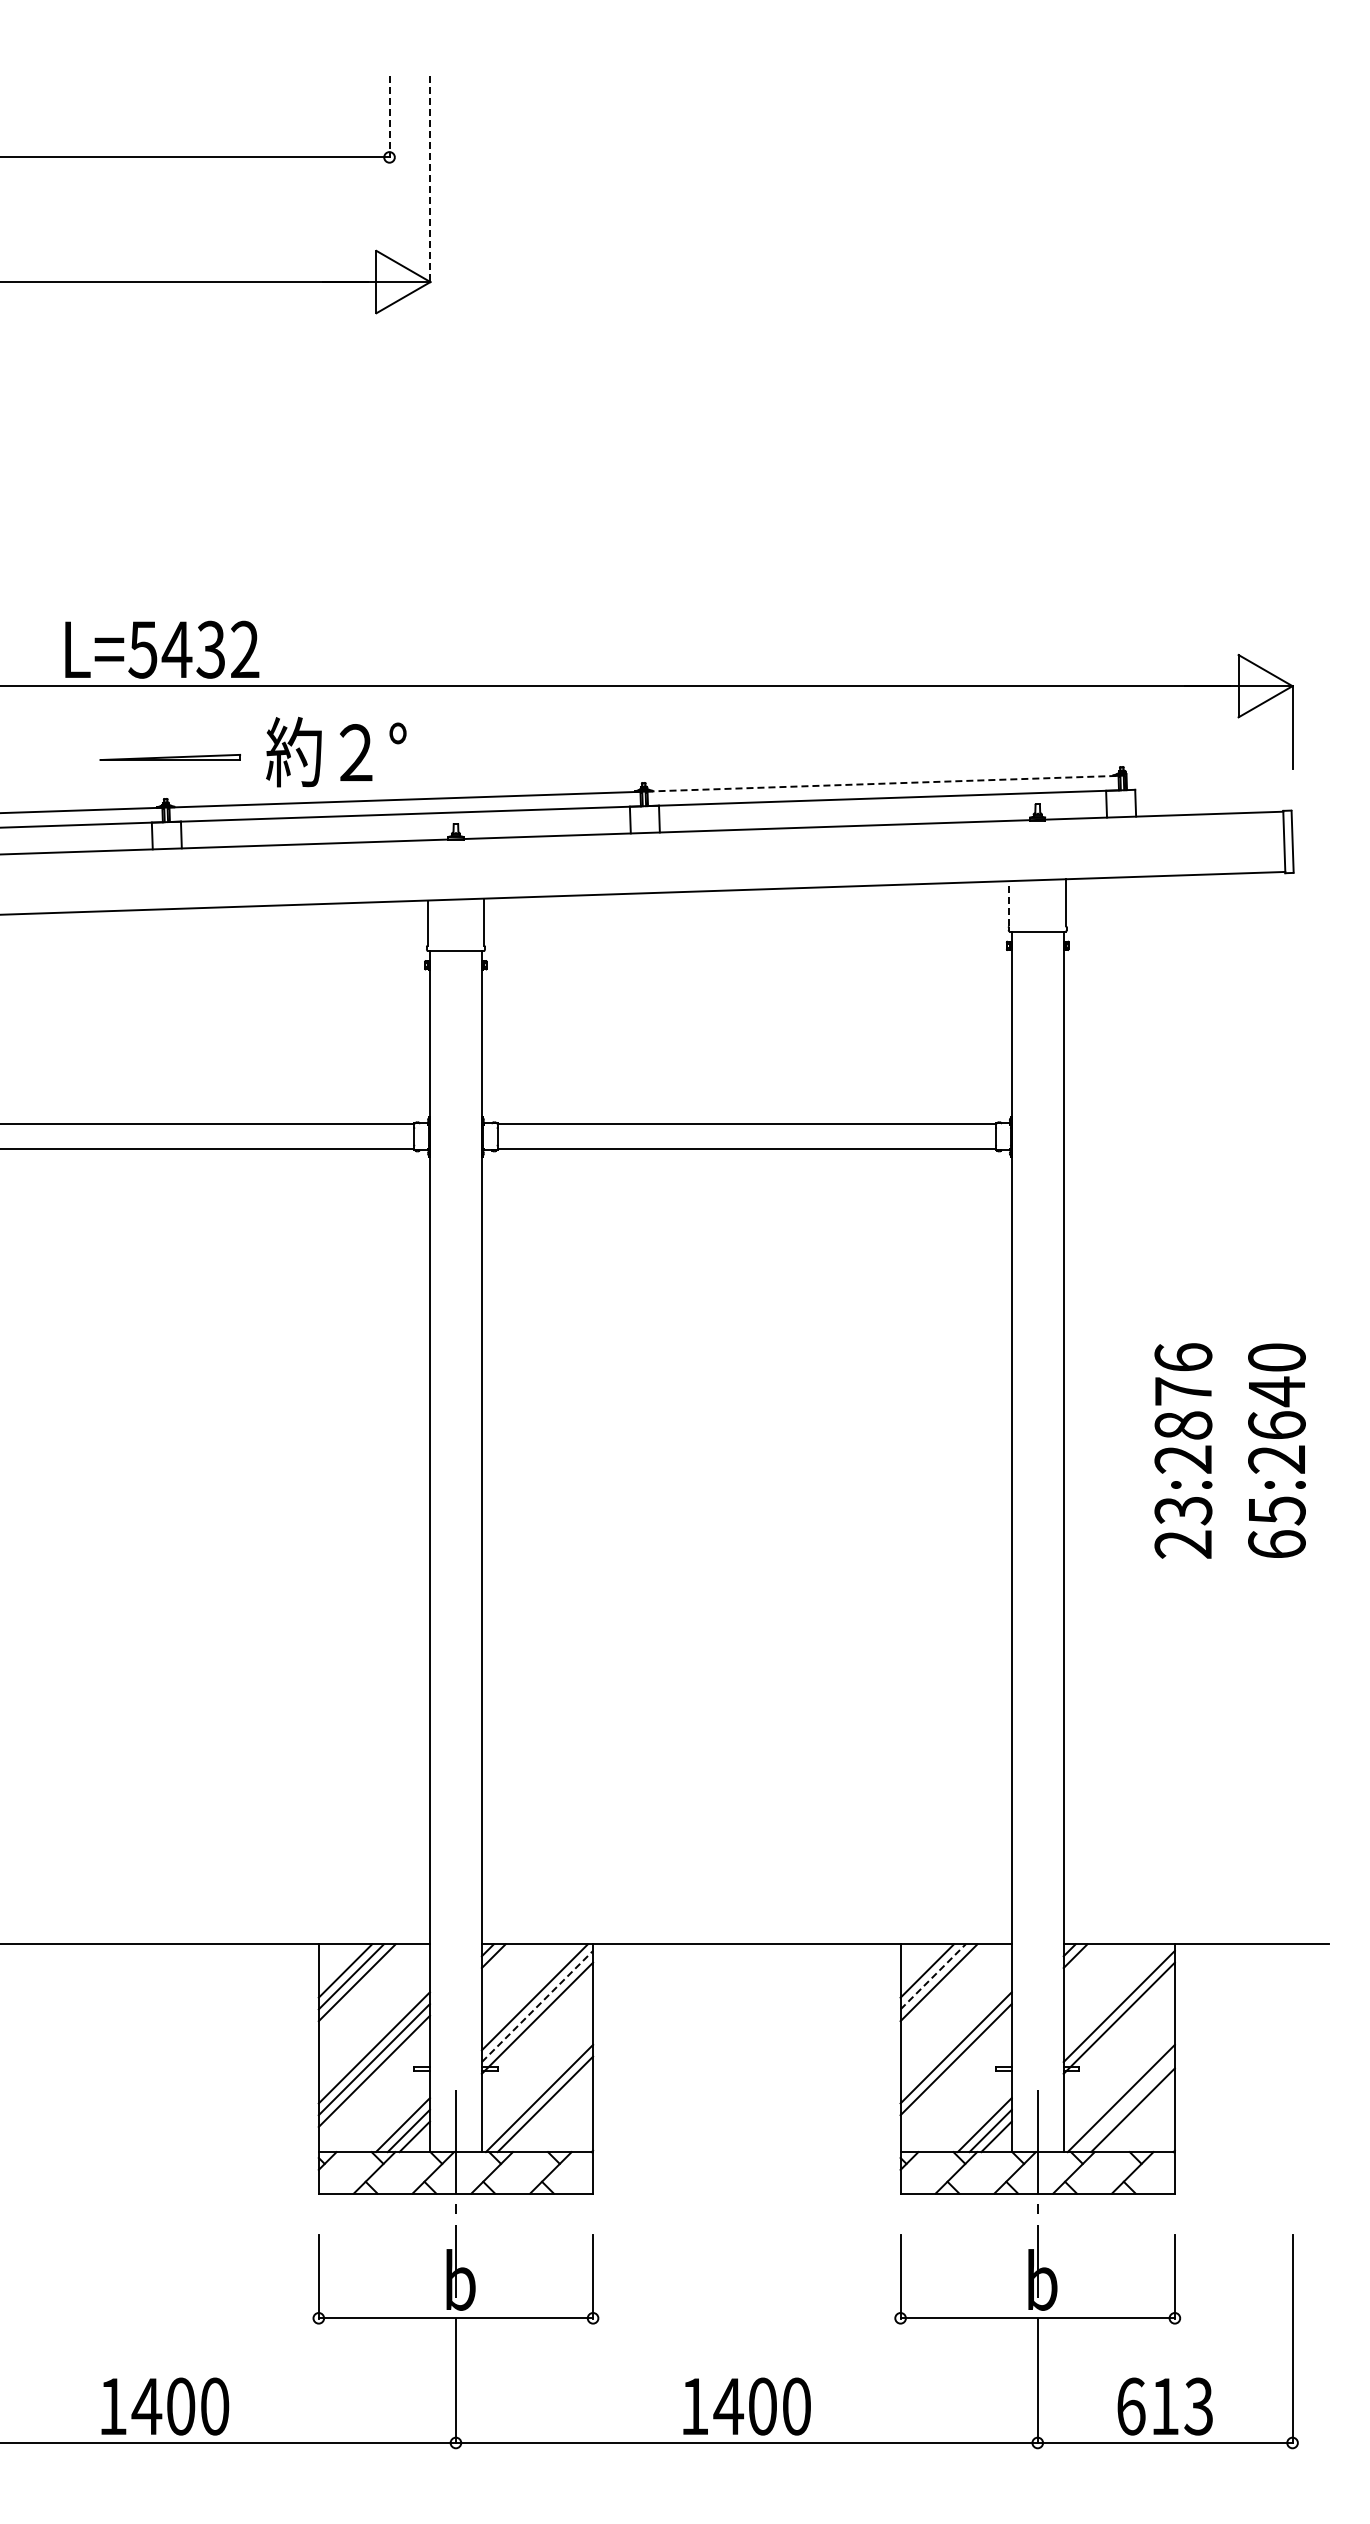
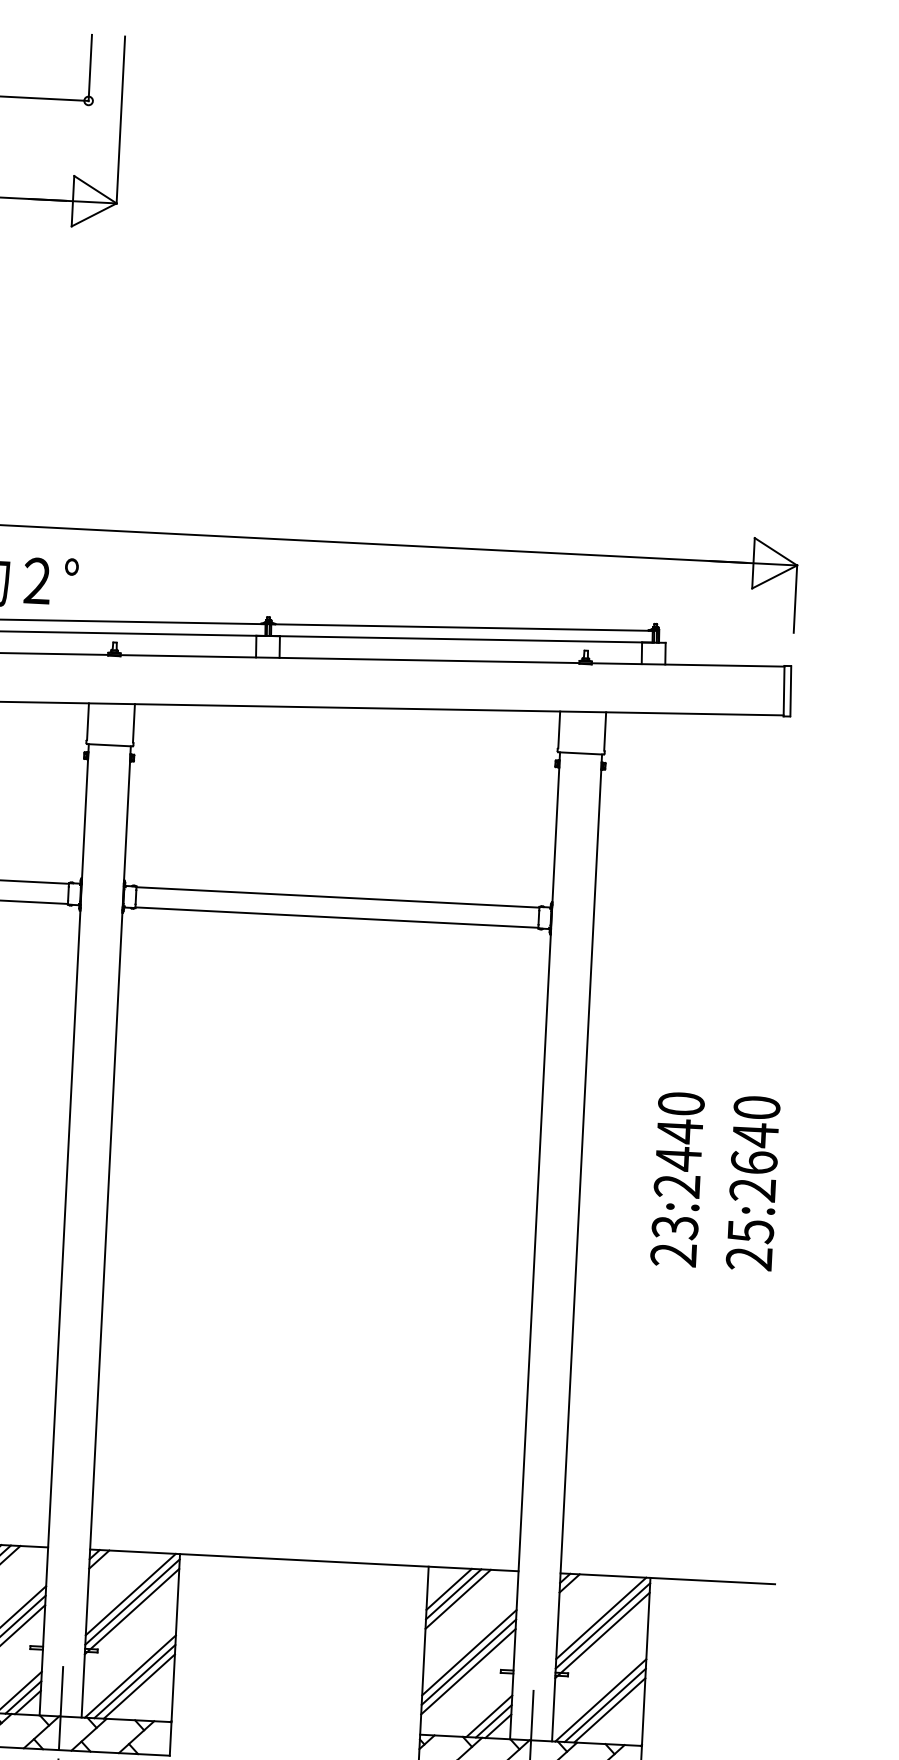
line: (389, 117) -> (90, 68), dashed -> solid
line: (430, 179) -> (120, 120), dashed -> solid
line: (883, 783) -> (462, 627), dashed -> solid
line: (1009, 903) -> (559, 729), dashed -> solid
text: (1183, 1392) -> (680, 1132), 23:2876 -> 23:2440
text: (1276, 1544) -> (748, 1258), 65:2640 -> 25:2640
line: (933, 1976) -> (453, 1594), dashed -> solid
line: (1116, 1997) -> (601, 1618), added
line: (537, 2006) -> (132, 1602), dashed -> solid
line: (955, 2070) -> (467, 1670), added
line: (1126, 2104) -> (604, 1705), added
line: (551, 2110) -> (139, 1686), added

